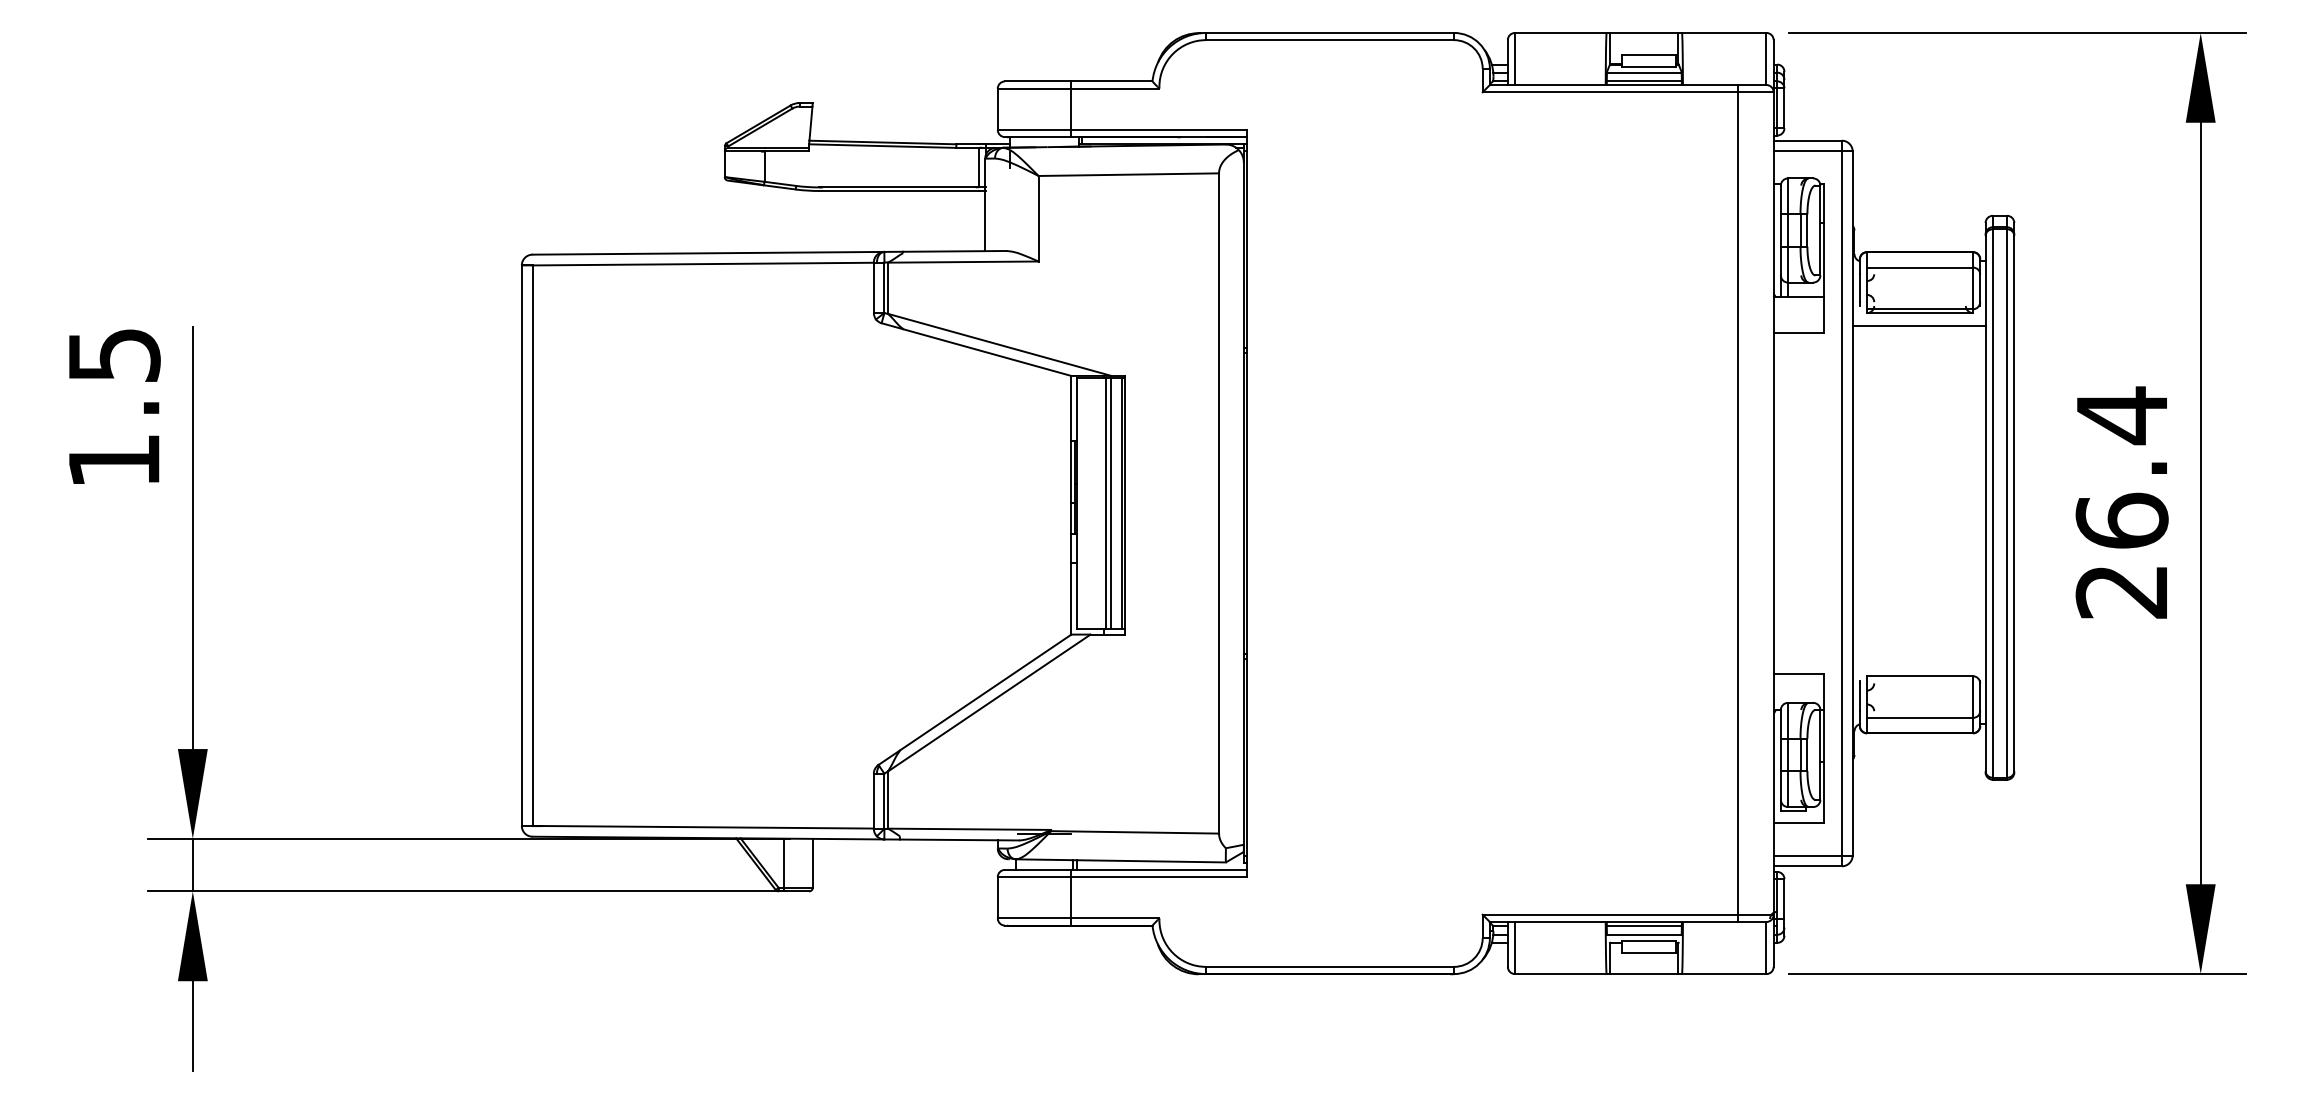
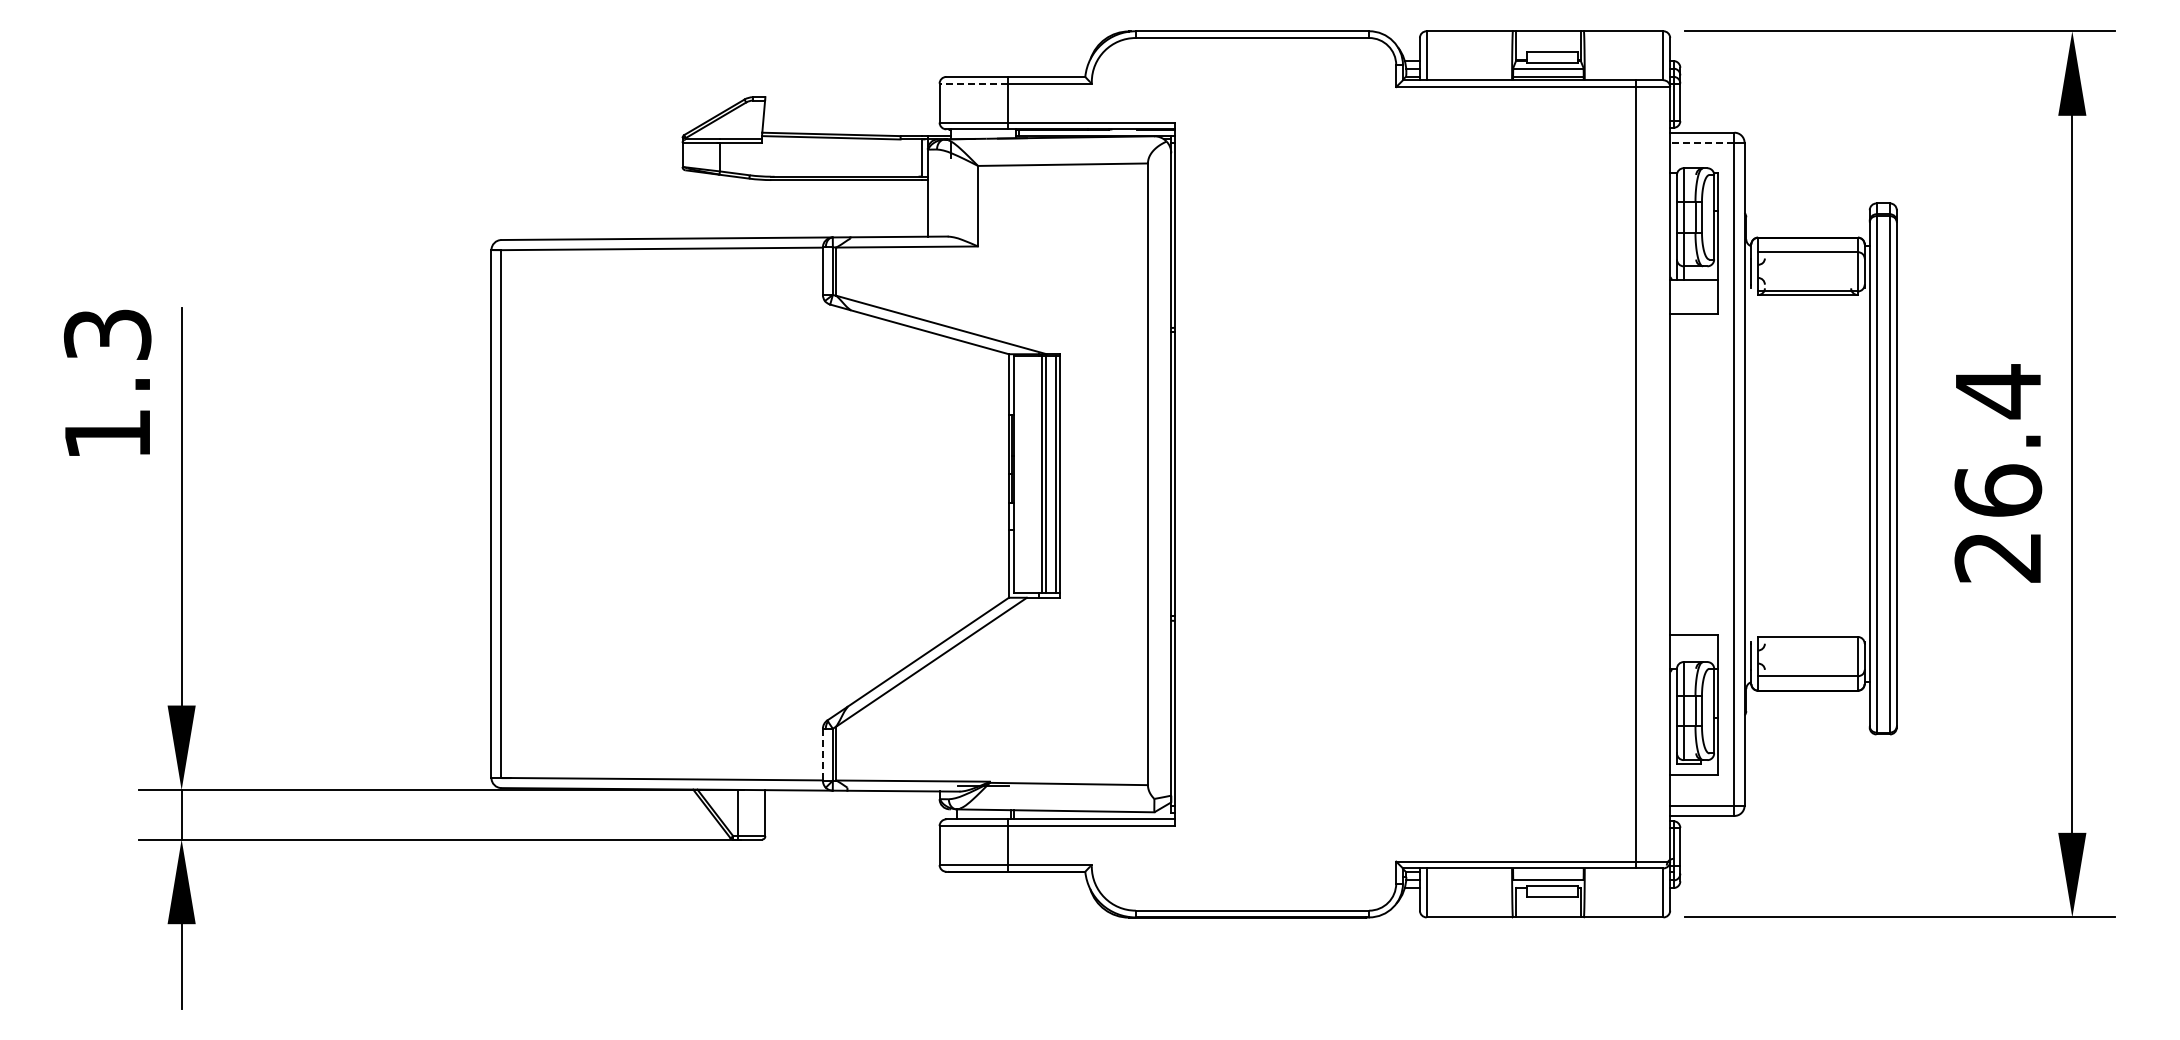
line: (1033, 88) -> (973, 83), solid -> dashed
line: (1806, 151) -> (1701, 142), solid -> dashed
line: (1918, 325) -> (1806, 306), removed
text: (114, 354) -> (107, 334), 1.5 -> 1.3
line: (873, 801) -> (822, 754), solid -> dashed
line: (1644, 926) -> (1548, 872), removed

